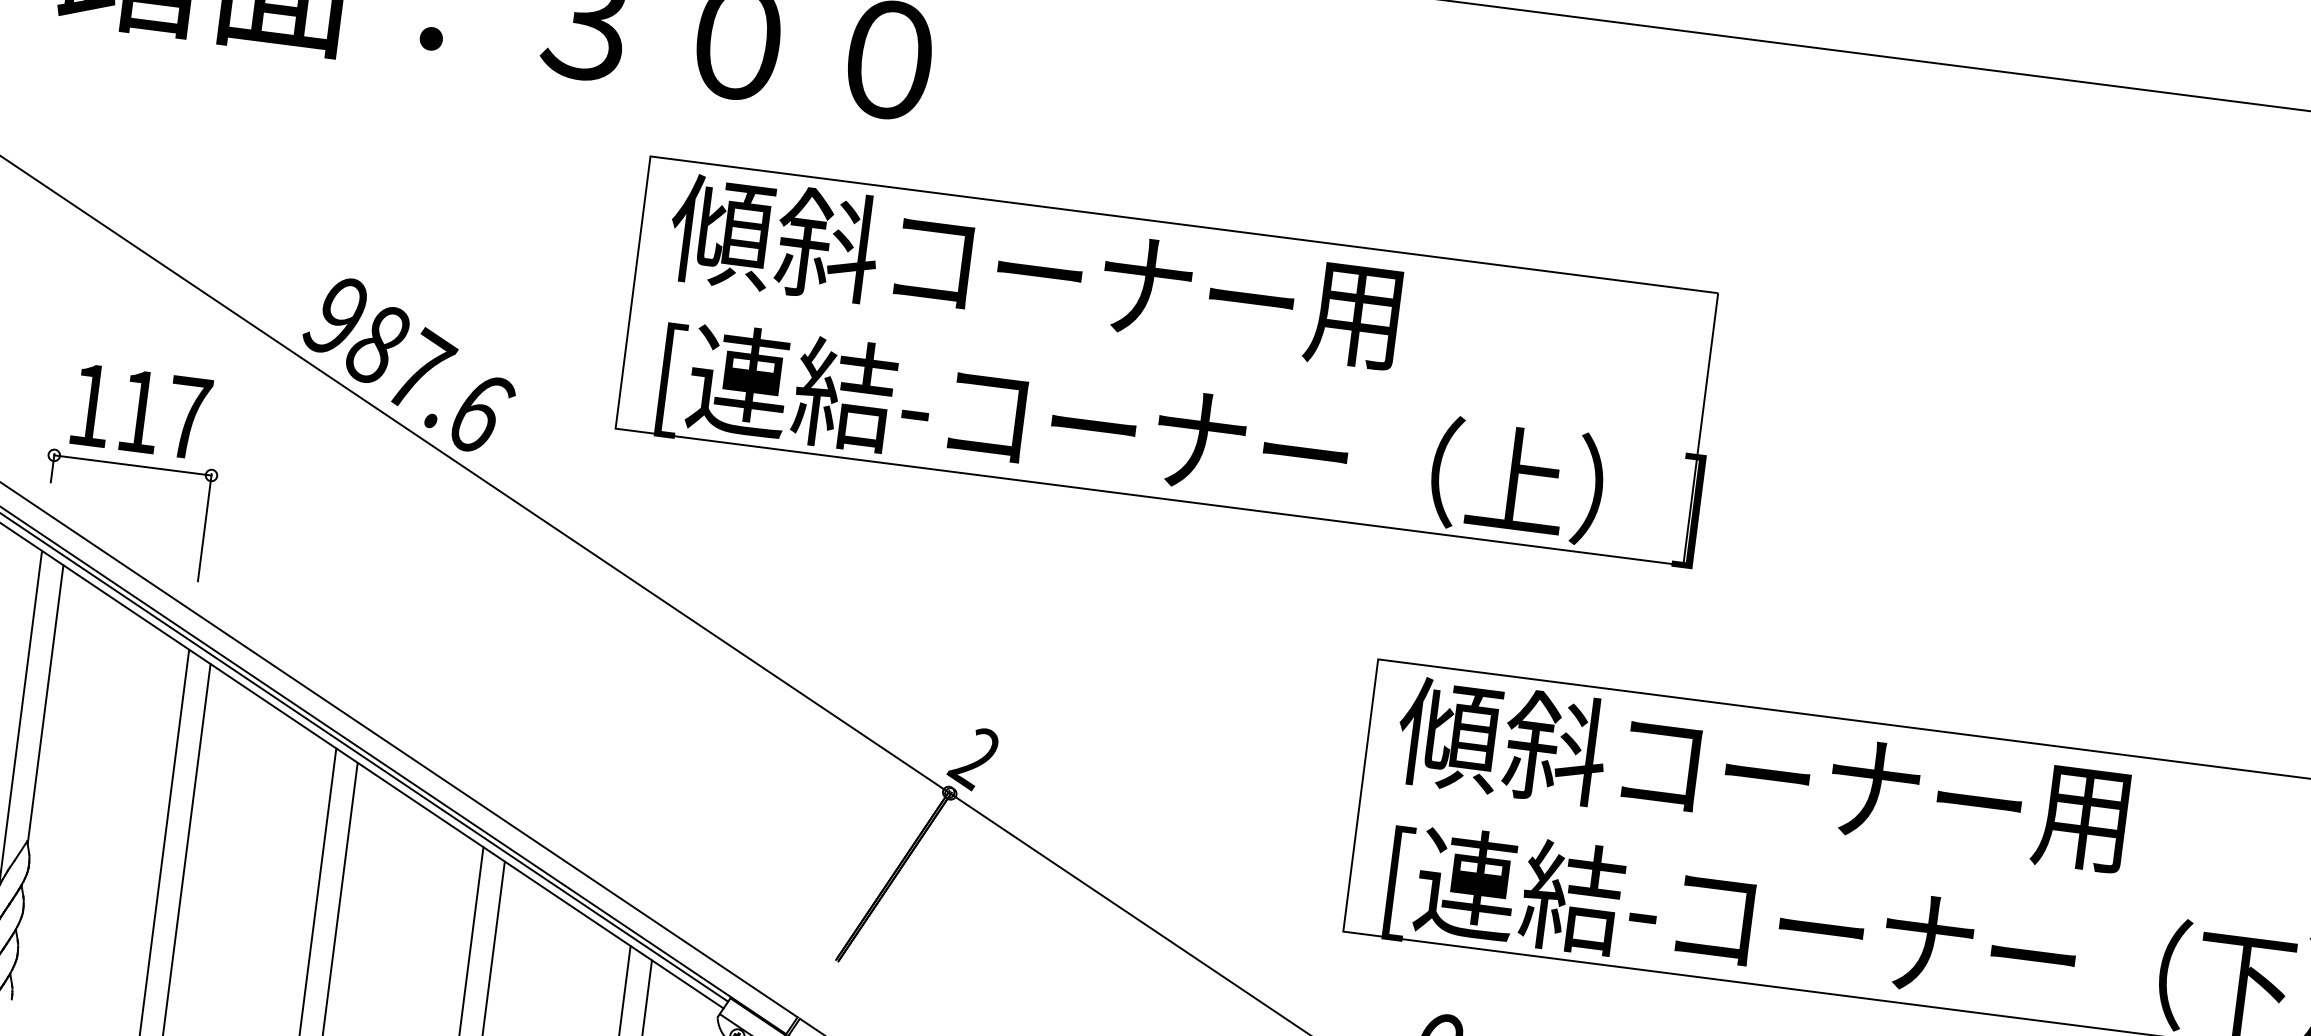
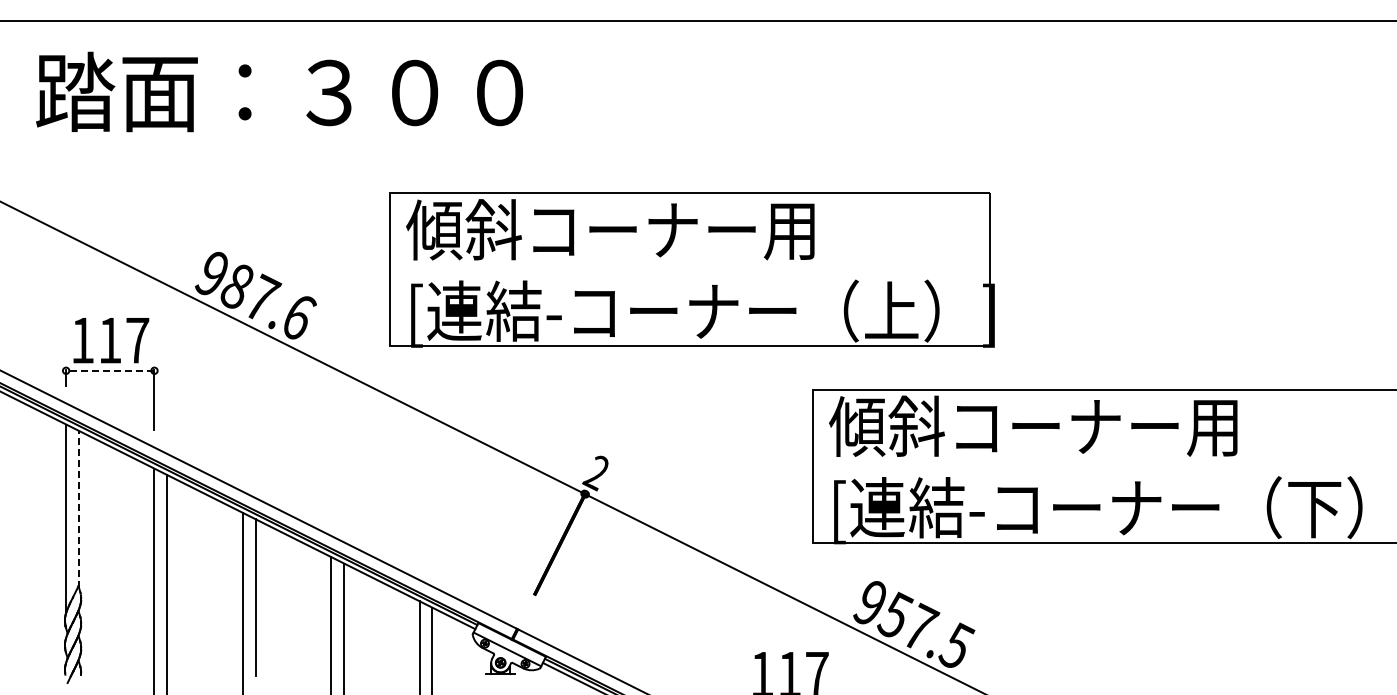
part: (1170, 360) -> (691, 269), moved
line: (131, 464) -> (109, 370), solid -> dashed
line: (44, 703) -> (78, 508), solid -> dashed

